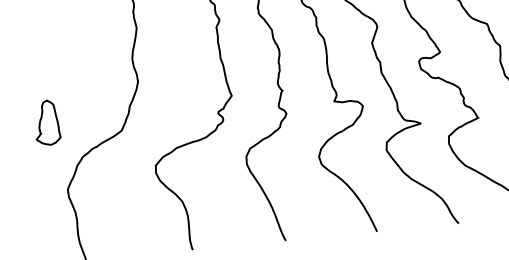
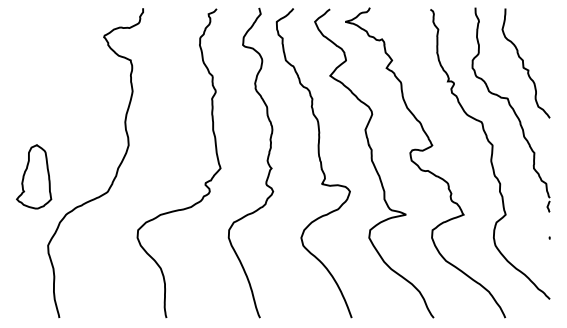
part: (47, 122) -> (34, 176), size x1.43

